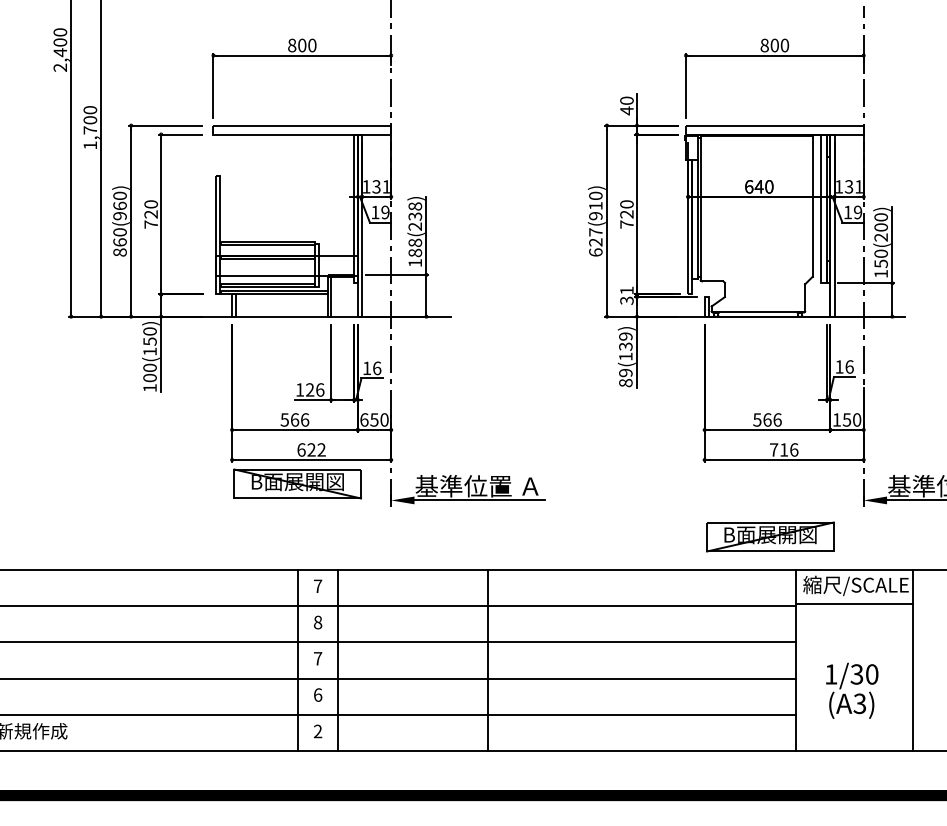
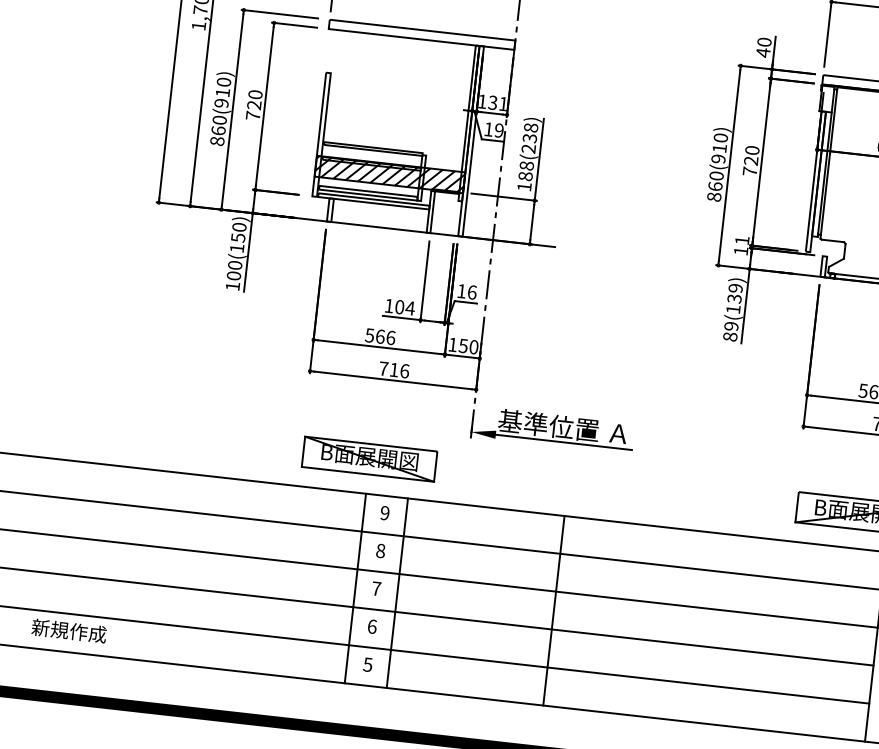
text: (119, 205) -> (222, 92), 860(960) -> 860(910)
text: (595, 242) -> (715, 186), 627(910) -> 860(910)
hatch: (286, 265) -> (389, 174), added
text: (626, 300) -> (740, 250), 31 -> 11
text: (315, 389) -> (405, 307), 126 -> 104
text: (364, 419) -> (453, 344), 650 -> 150
text: (311, 449) -> (394, 369), 622 -> 716
part: (297, 483) -> (369, 458), moved
text: (317, 586) -> (384, 513), 7 -> 9
text: (317, 731) -> (367, 664), 2 -> 5

